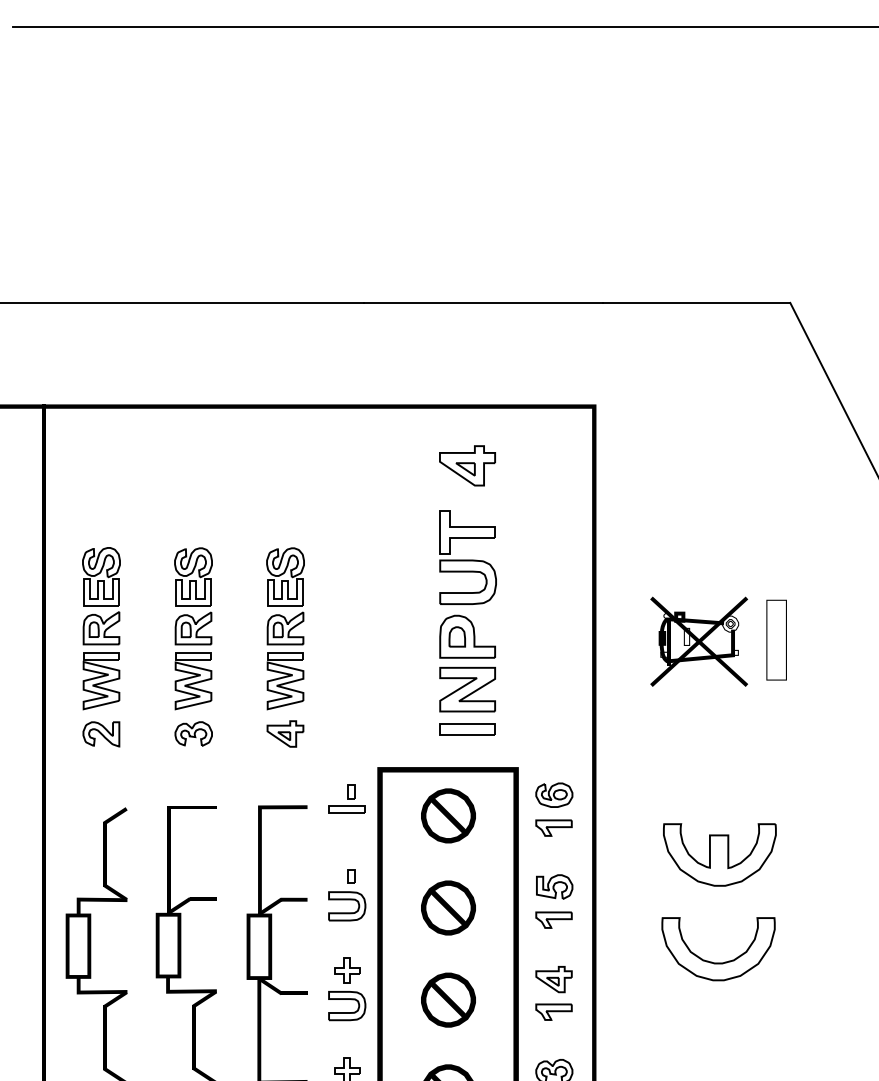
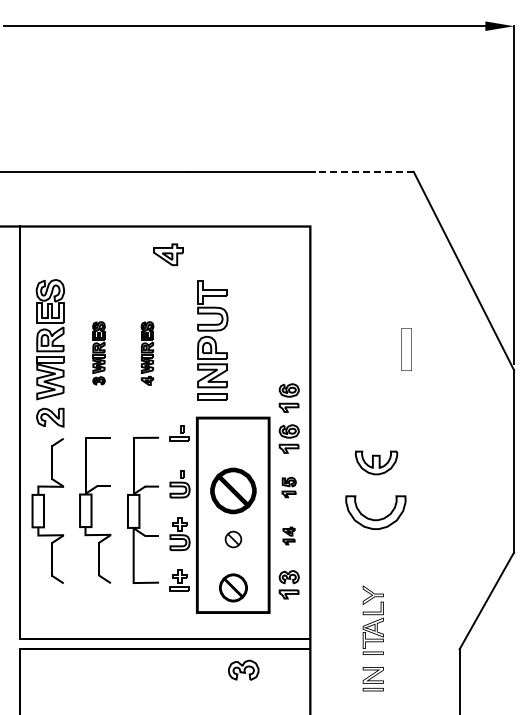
line: (695, 302) -> (363, 171), solid -> dashed
part: (467, 465) -> (168, 254), moved
part: (467, 622) -> (212, 340), moved
part: (698, 641) -> (365, 350), removed
part: (101, 647) -> (50, 353), size x1.4
part: (192, 647) -> (98, 353), size x0.6
part: (285, 647) -> (147, 353), size x0.6
part: (552, 730) -> (288, 397), added
part: (448, 814) -> (233, 441), removed
part: (719, 854) -> (376, 462), size x0.7
part: (552, 901) -> (288, 487), size x0.7
part: (448, 907) -> (233, 490), size x1.6
part: (552, 992) -> (288, 535), size x0.6
part: (448, 1000) -> (233, 539), size x0.6

